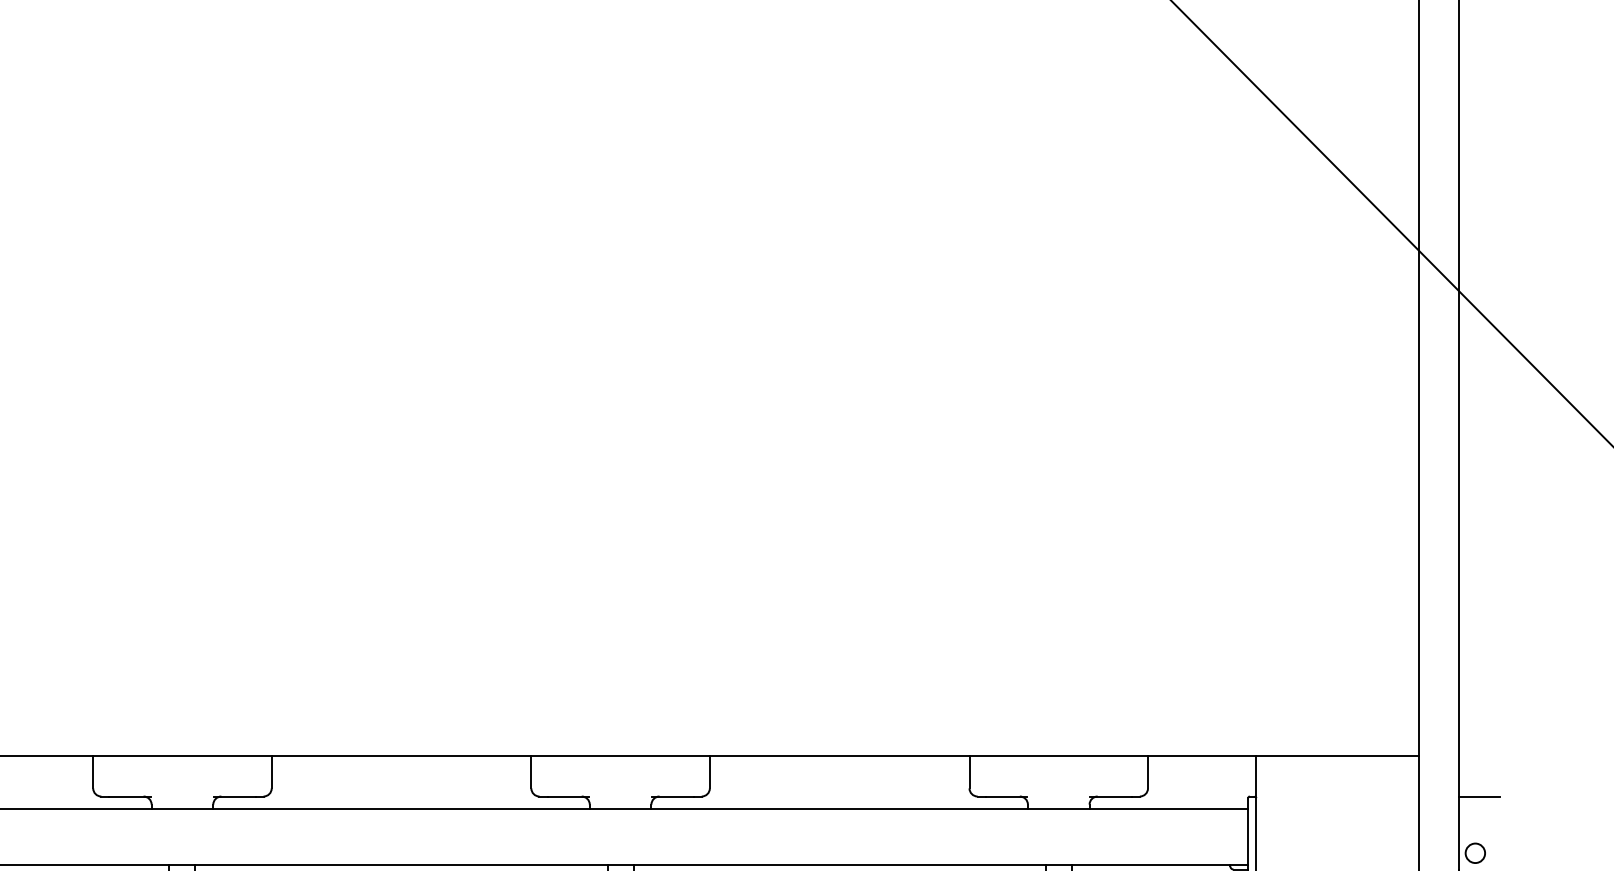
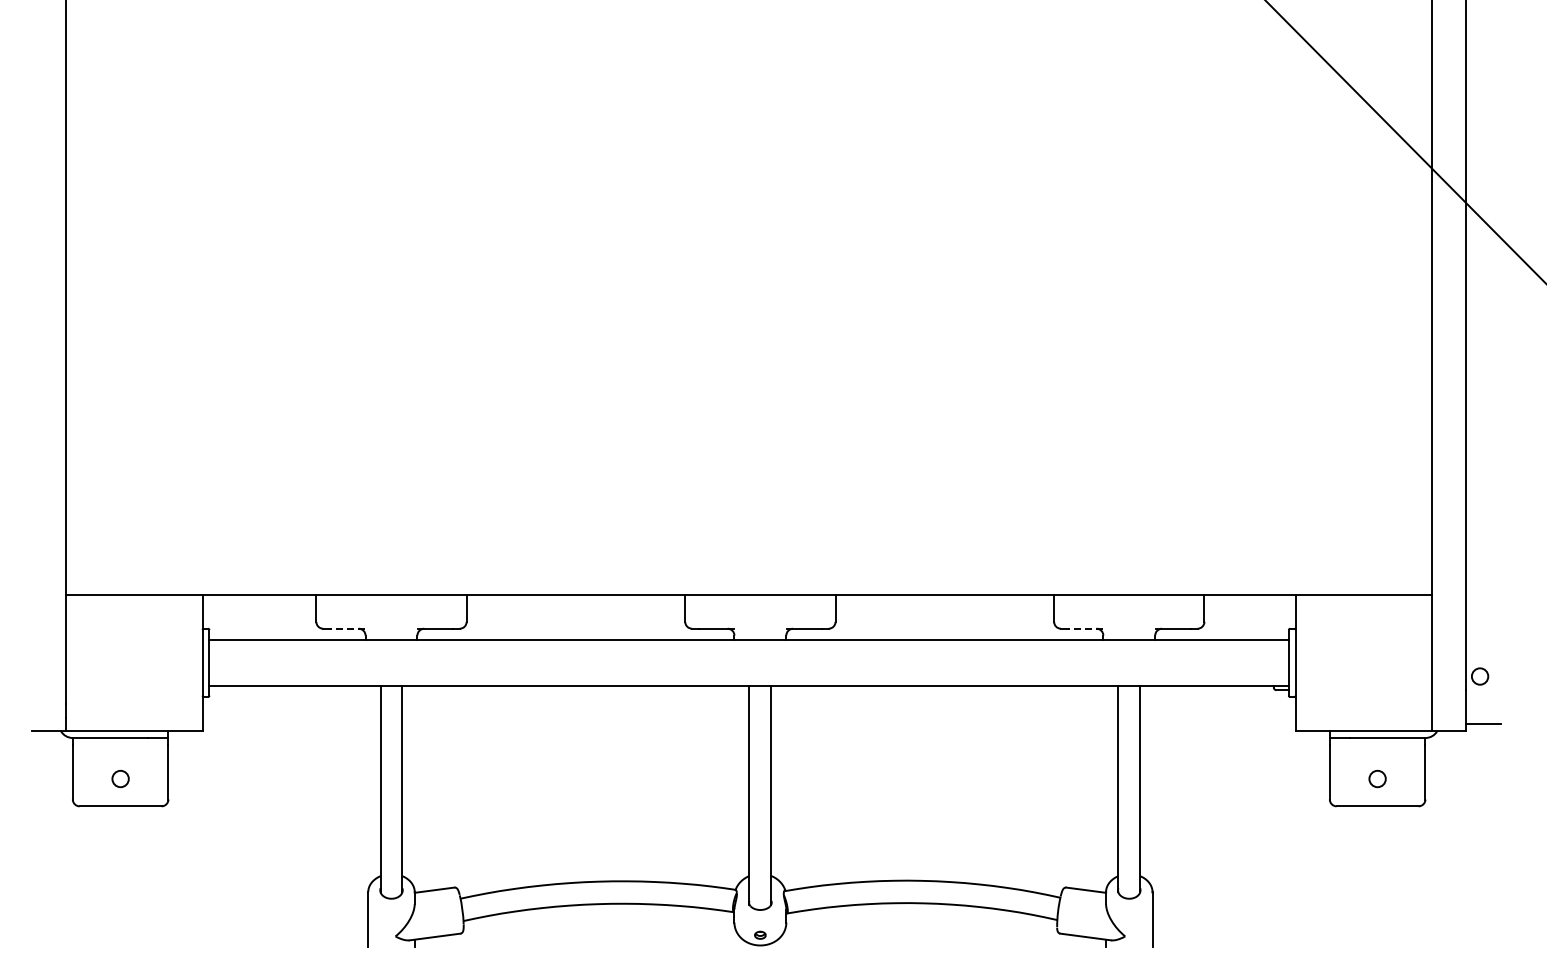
line: (129, 796) -> (346, 628), solid -> dashed
line: (1005, 796) -> (1084, 628), solid -> dashed
line: (1479, 796) -> (1483, 628), removed

